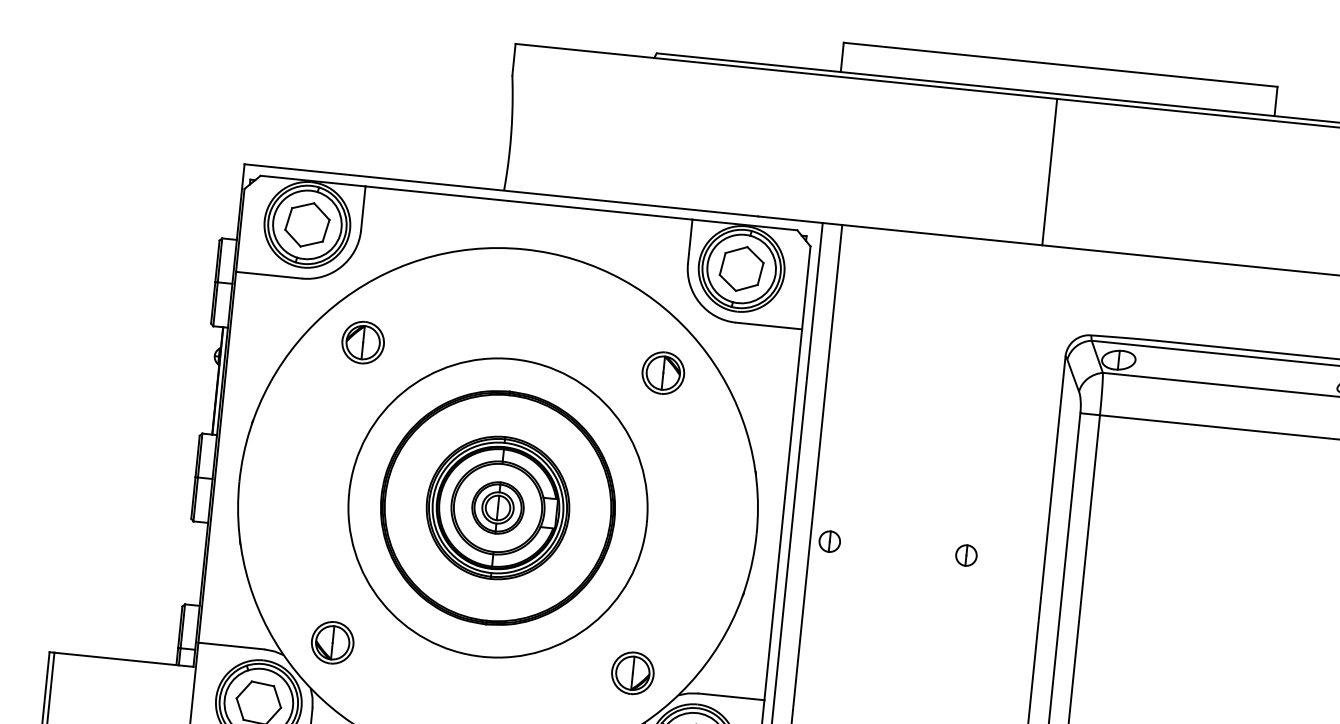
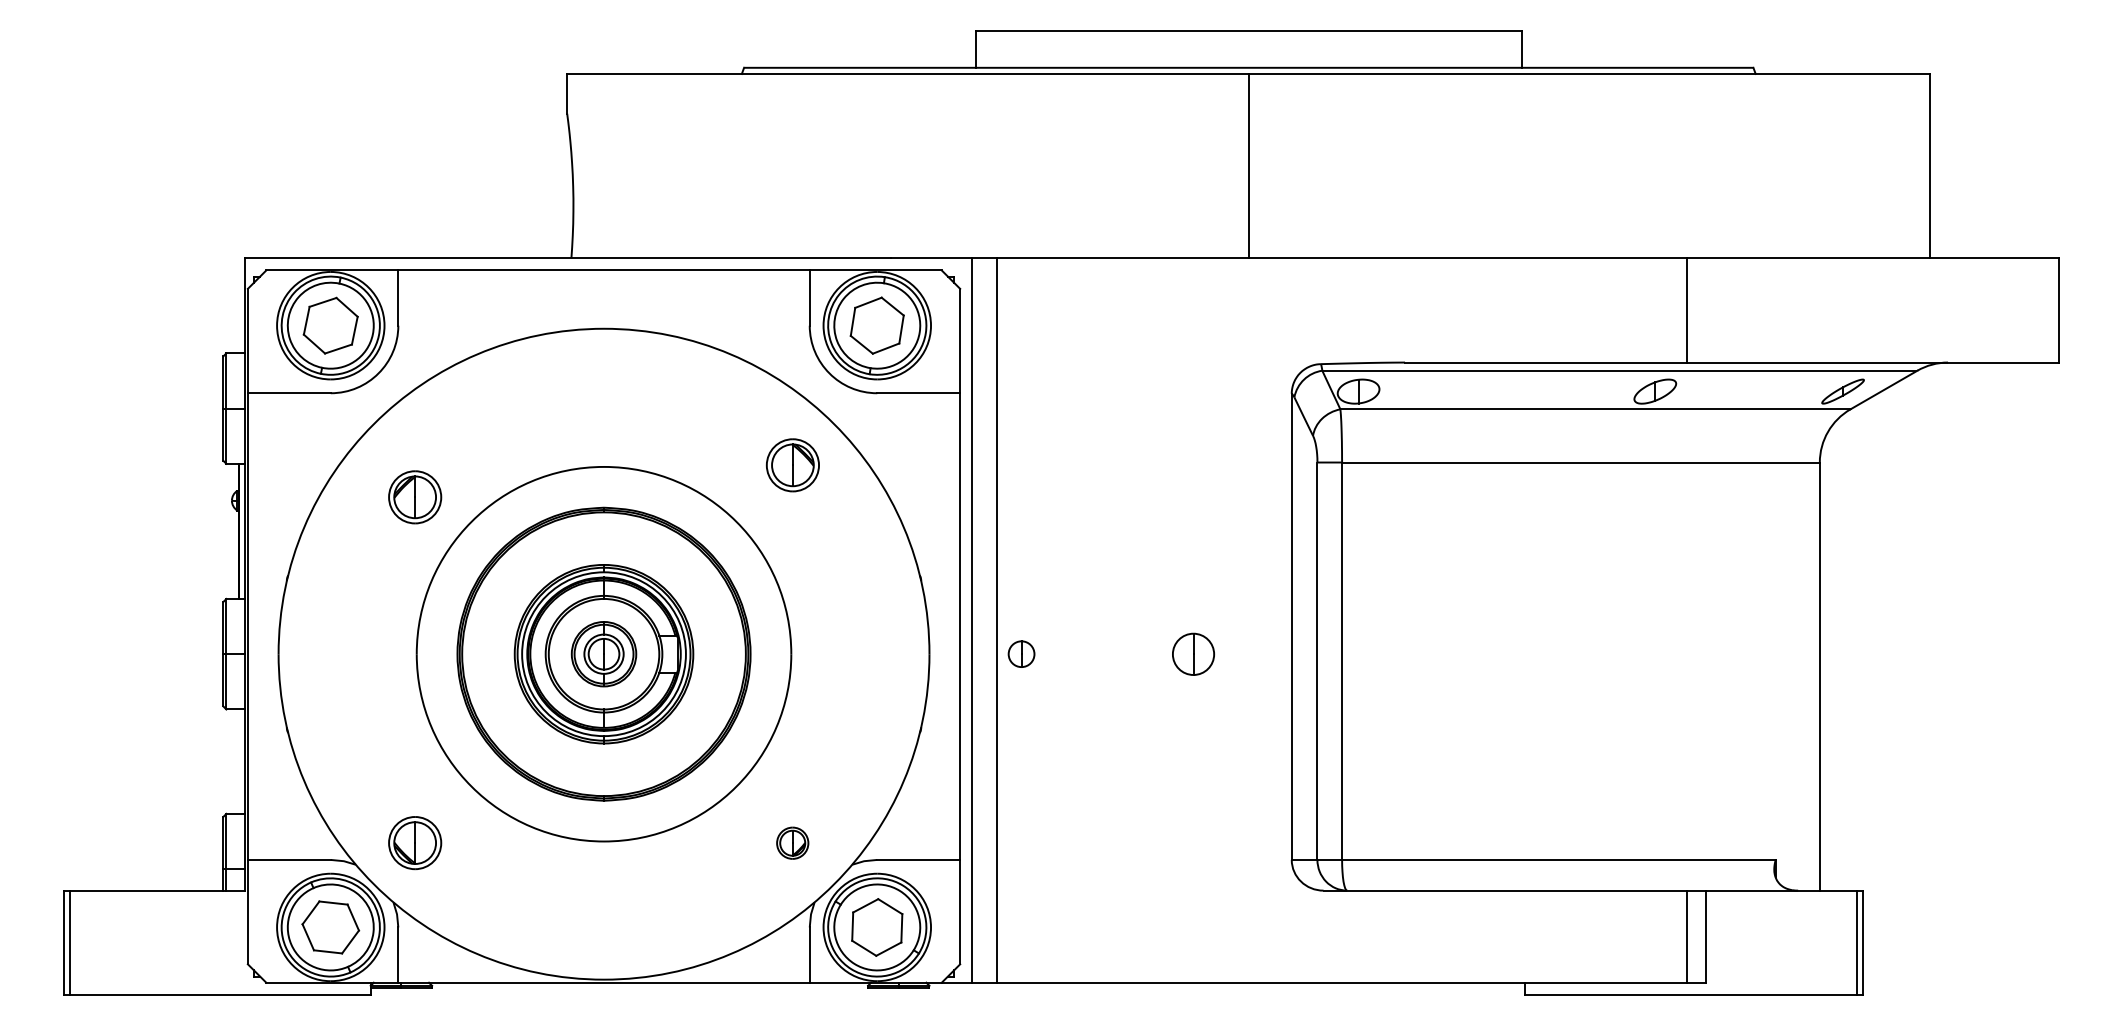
part: (363, 342) -> (415, 497), moved
part: (966, 555) -> (1193, 653), size x1.6
part: (632, 673) -> (792, 843), size x0.6

